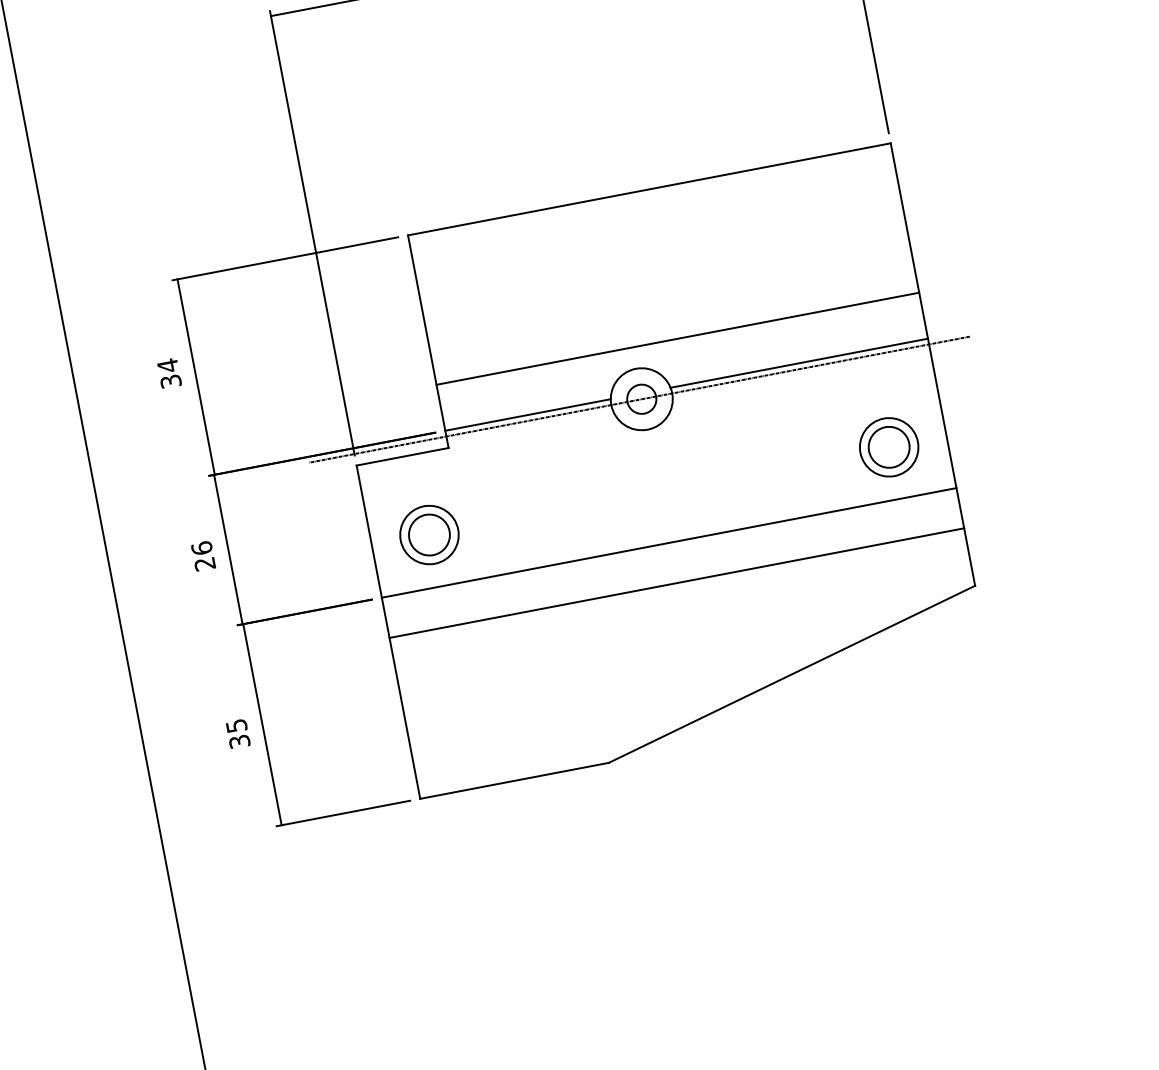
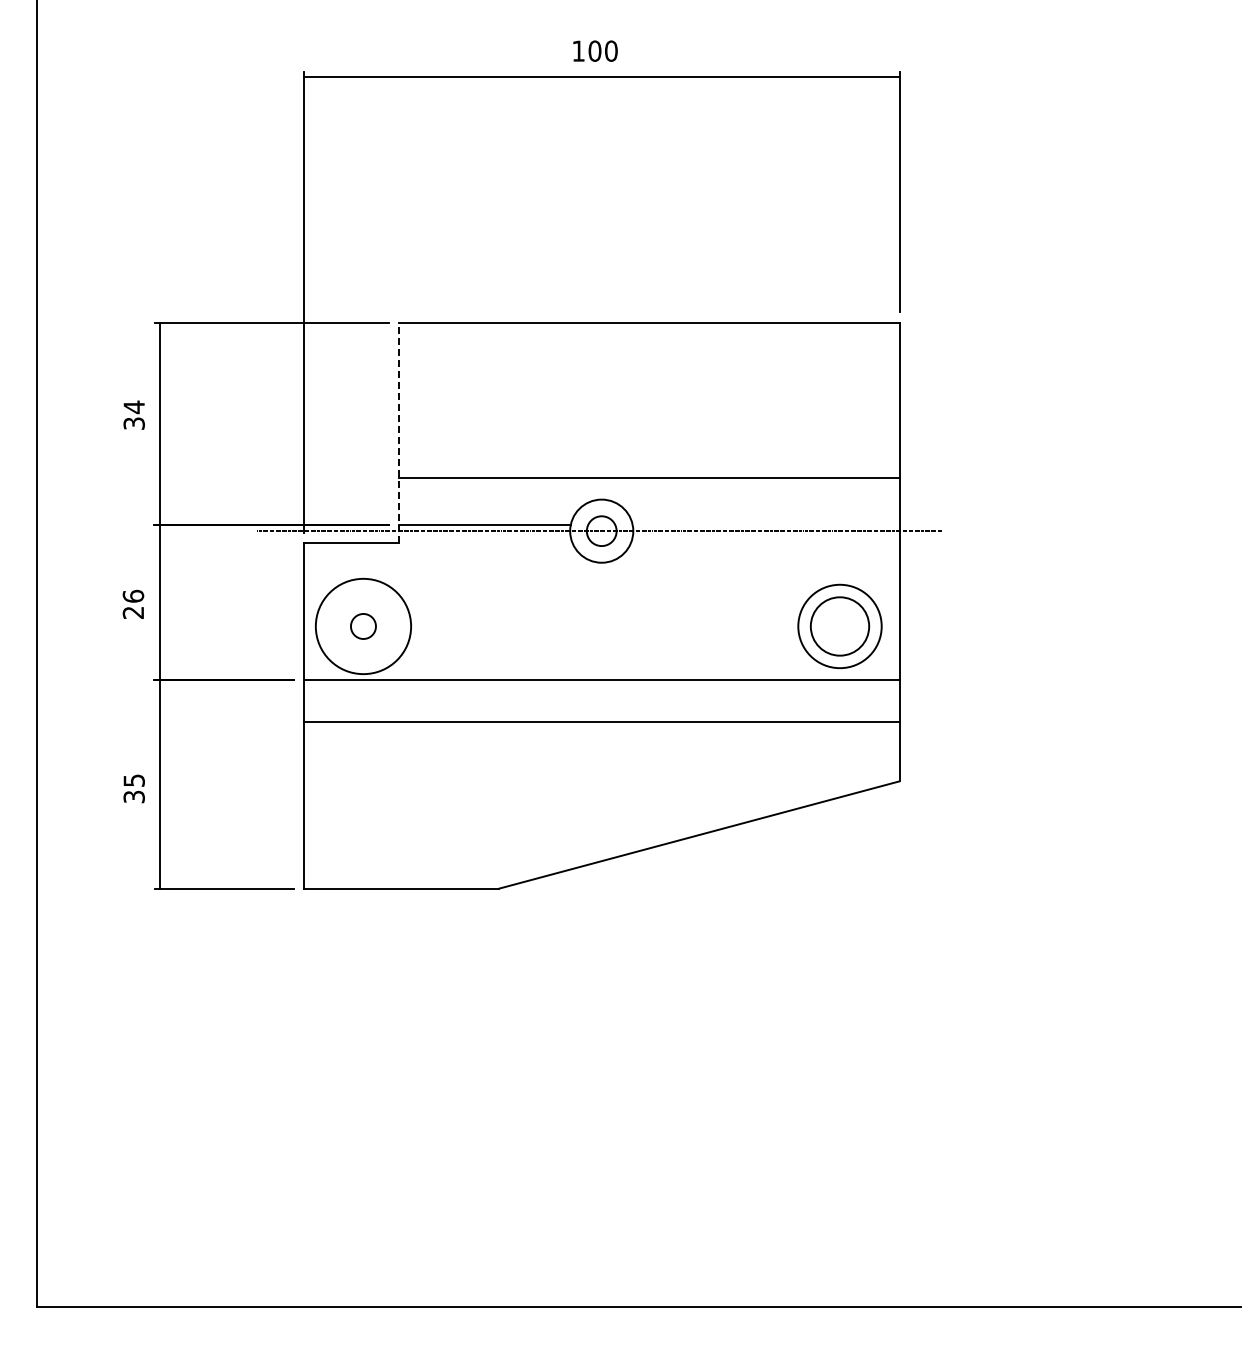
line: (428, 341) -> (399, 432), solid -> dashed
line: (798, 363) -> (765, 525), removed
part: (888, 447) -> (839, 626), size x1.4
circle: (429, 535) -> (363, 626), size x0.6
circle: (429, 535) -> (363, 626), size x1.6

